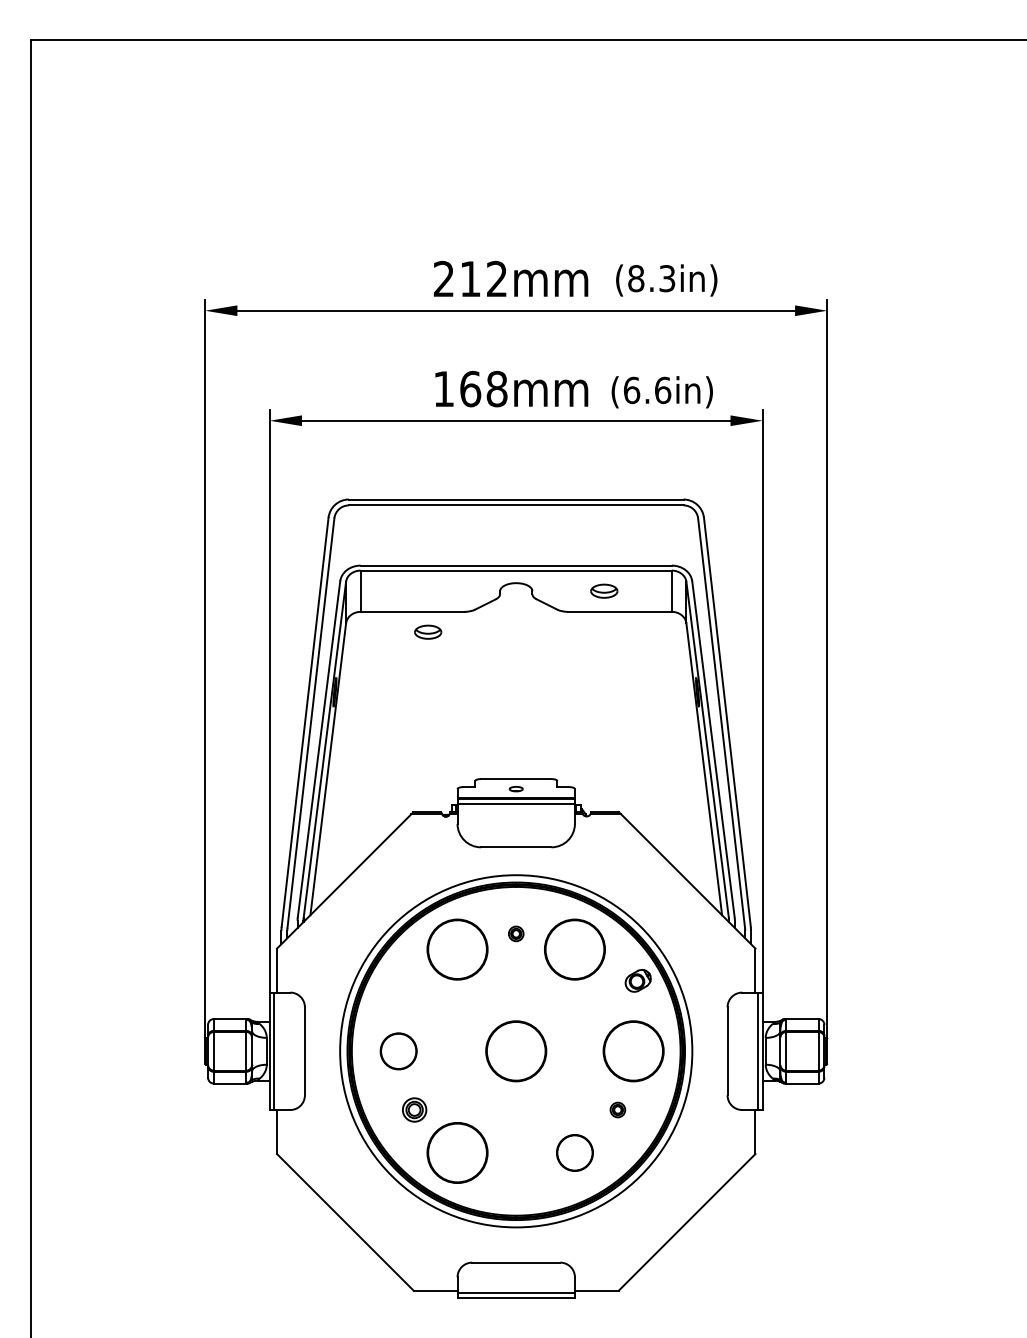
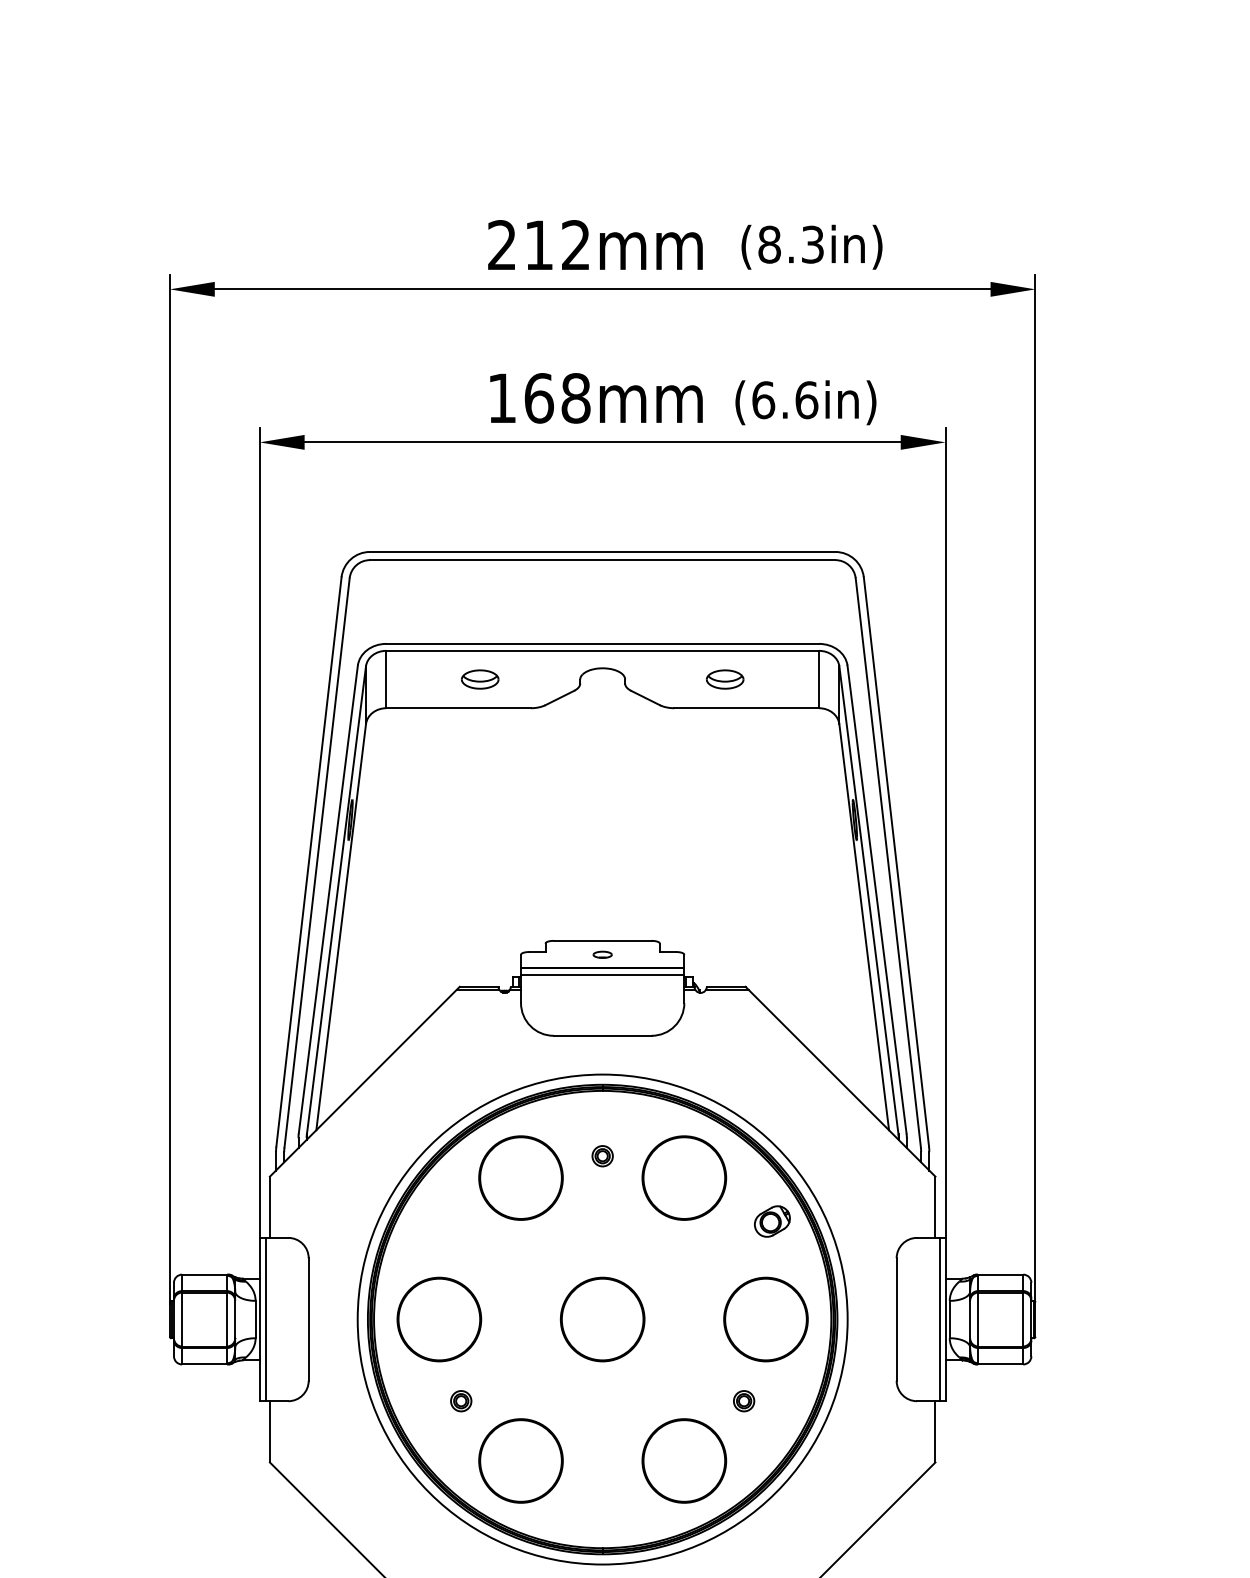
part: (428, 631) -> (480, 678), moved
circle: (398, 1051) -> (438, 1319), size x1.67
part: (414, 1109) -> (461, 1400), size x0.62
circle: (574, 1152) -> (683, 1460), size x1.67

